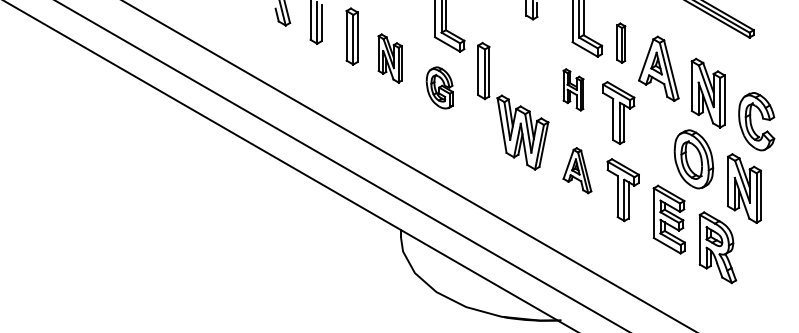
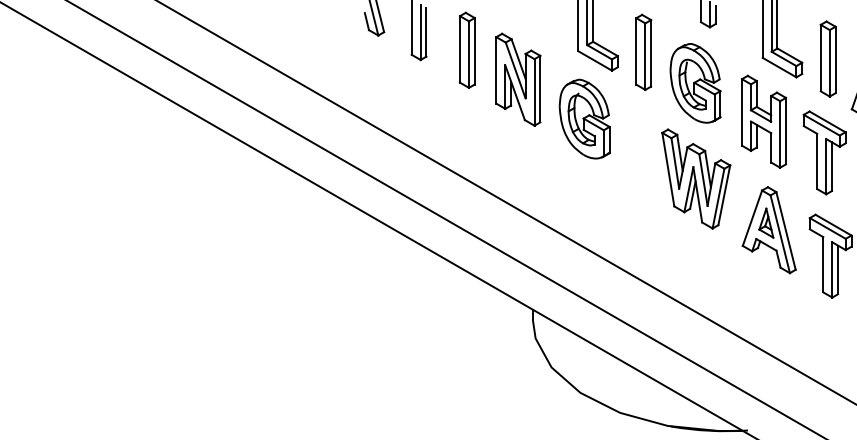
part: (620, 43) -> (827, 59), size x1.43
part: (389, 58) -> (517, 79), size x1.43
part: (522, 60) -> (695, 82), added
part: (483, 71) -> (643, 52), moved
part: (439, 87) -> (584, 118), size x1.43
part: (573, 89) -> (764, 121), size x1.67
part: (577, 170) -> (769, 229), size x1.43

